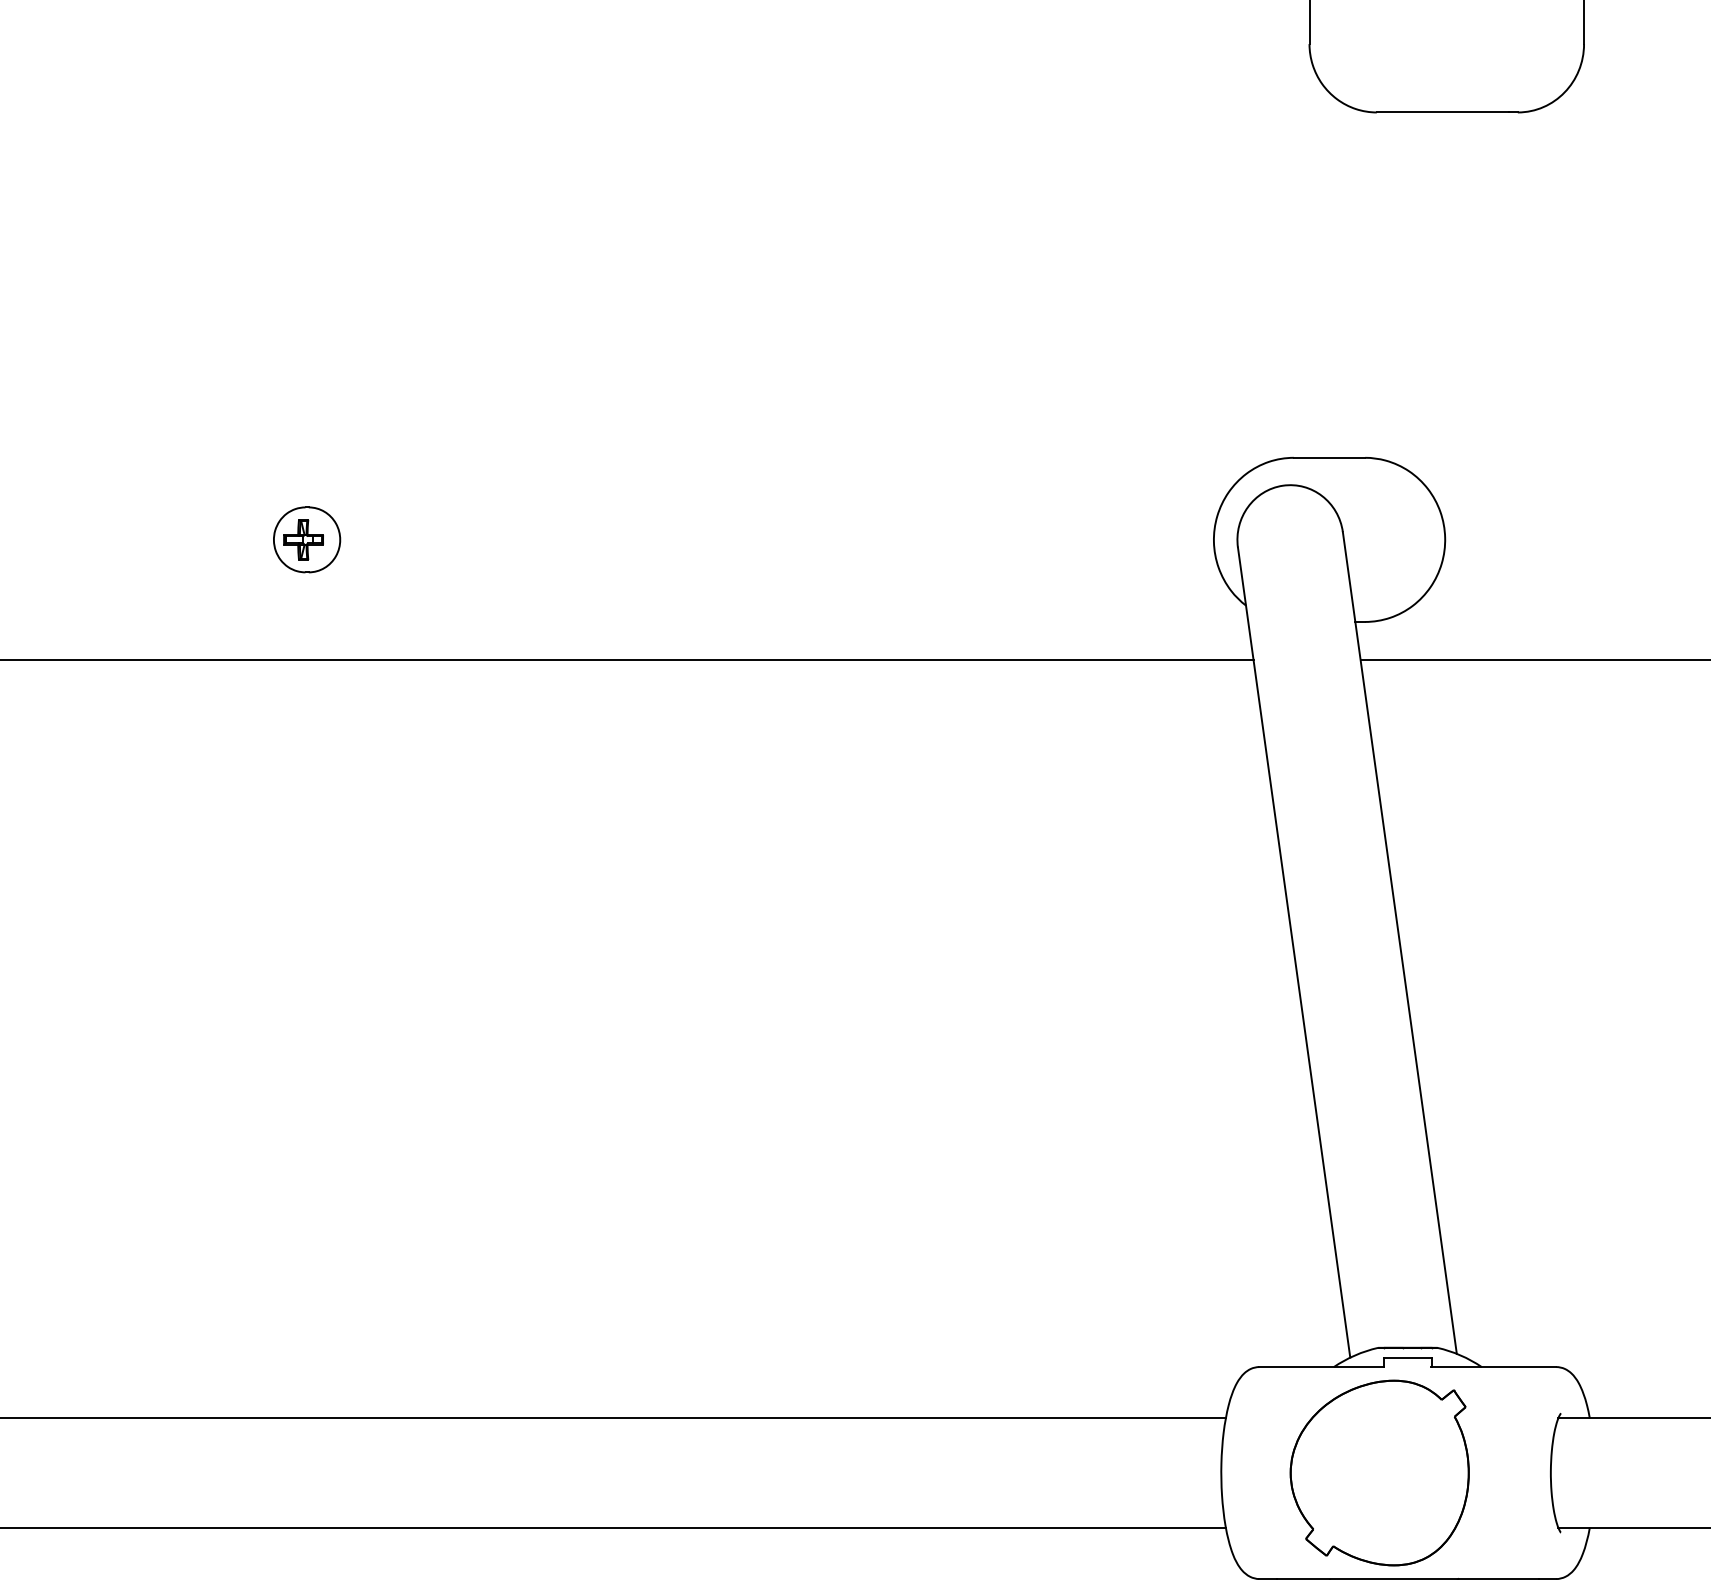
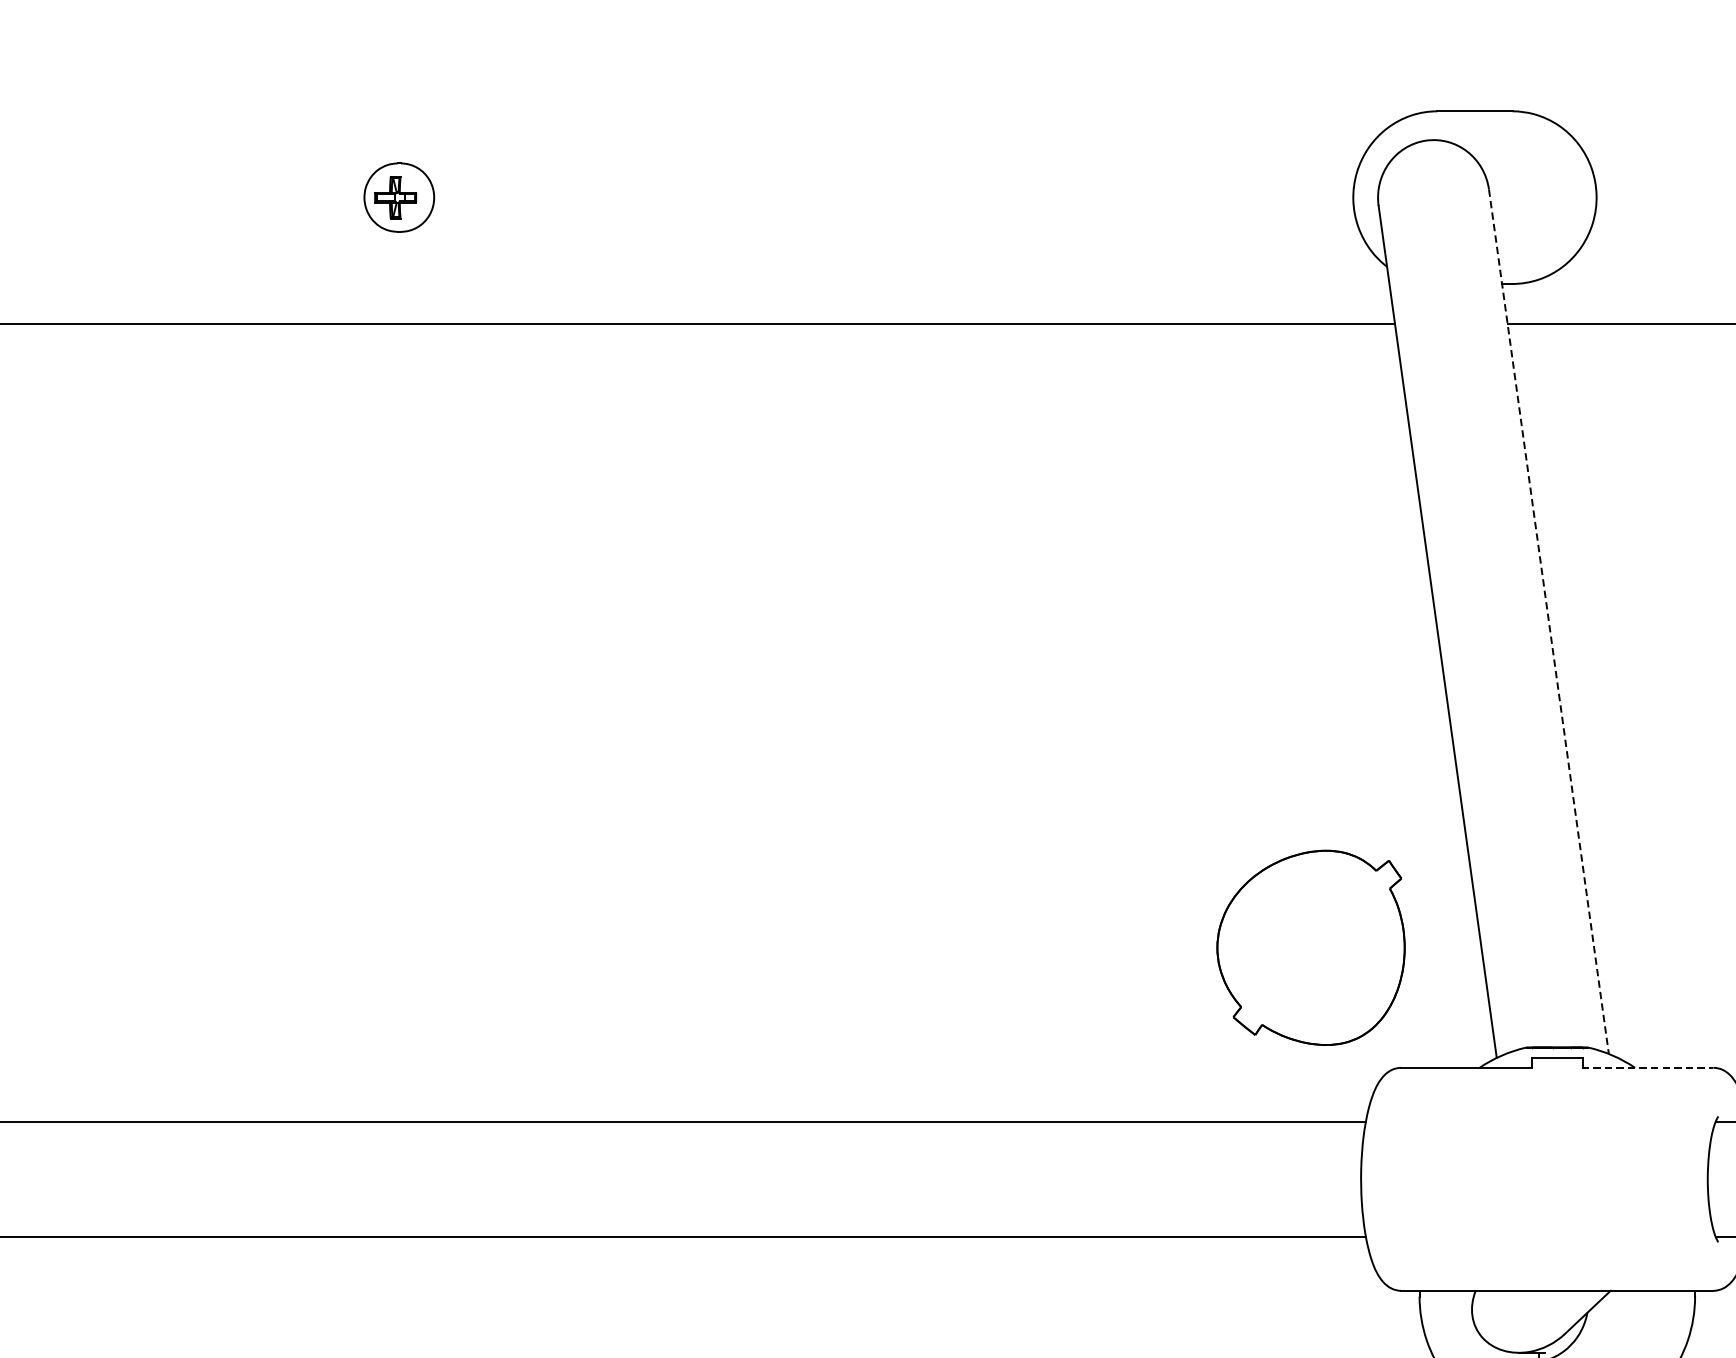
line: (1399, 943) -> (1548, 622), solid -> dashed
line: (1493, 1367) -> (1647, 1068), solid -> dashed
part: (1379, 1472) -> (1310, 947), moved

